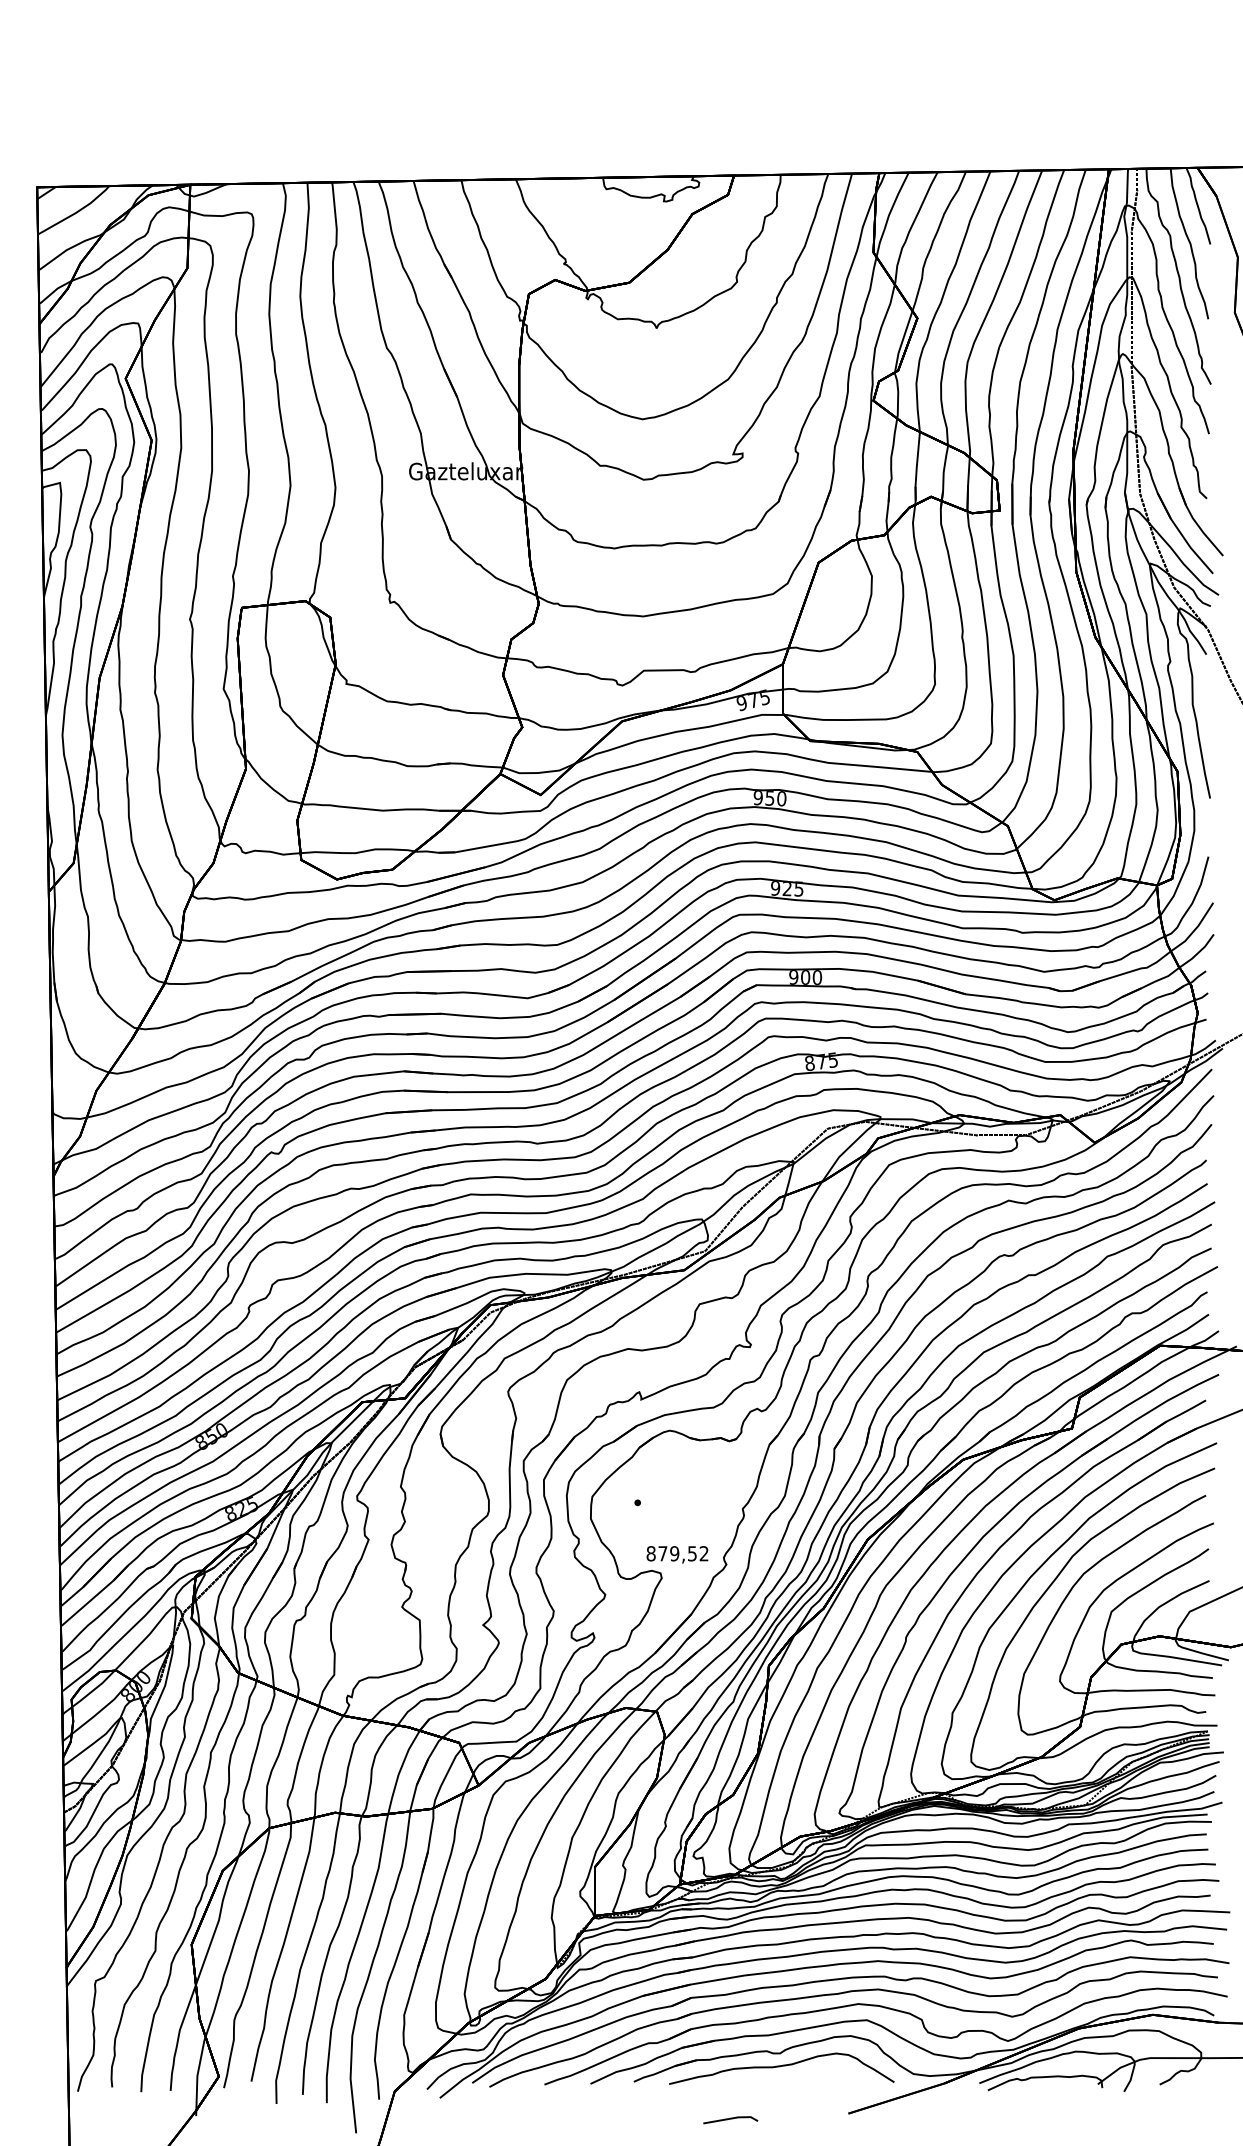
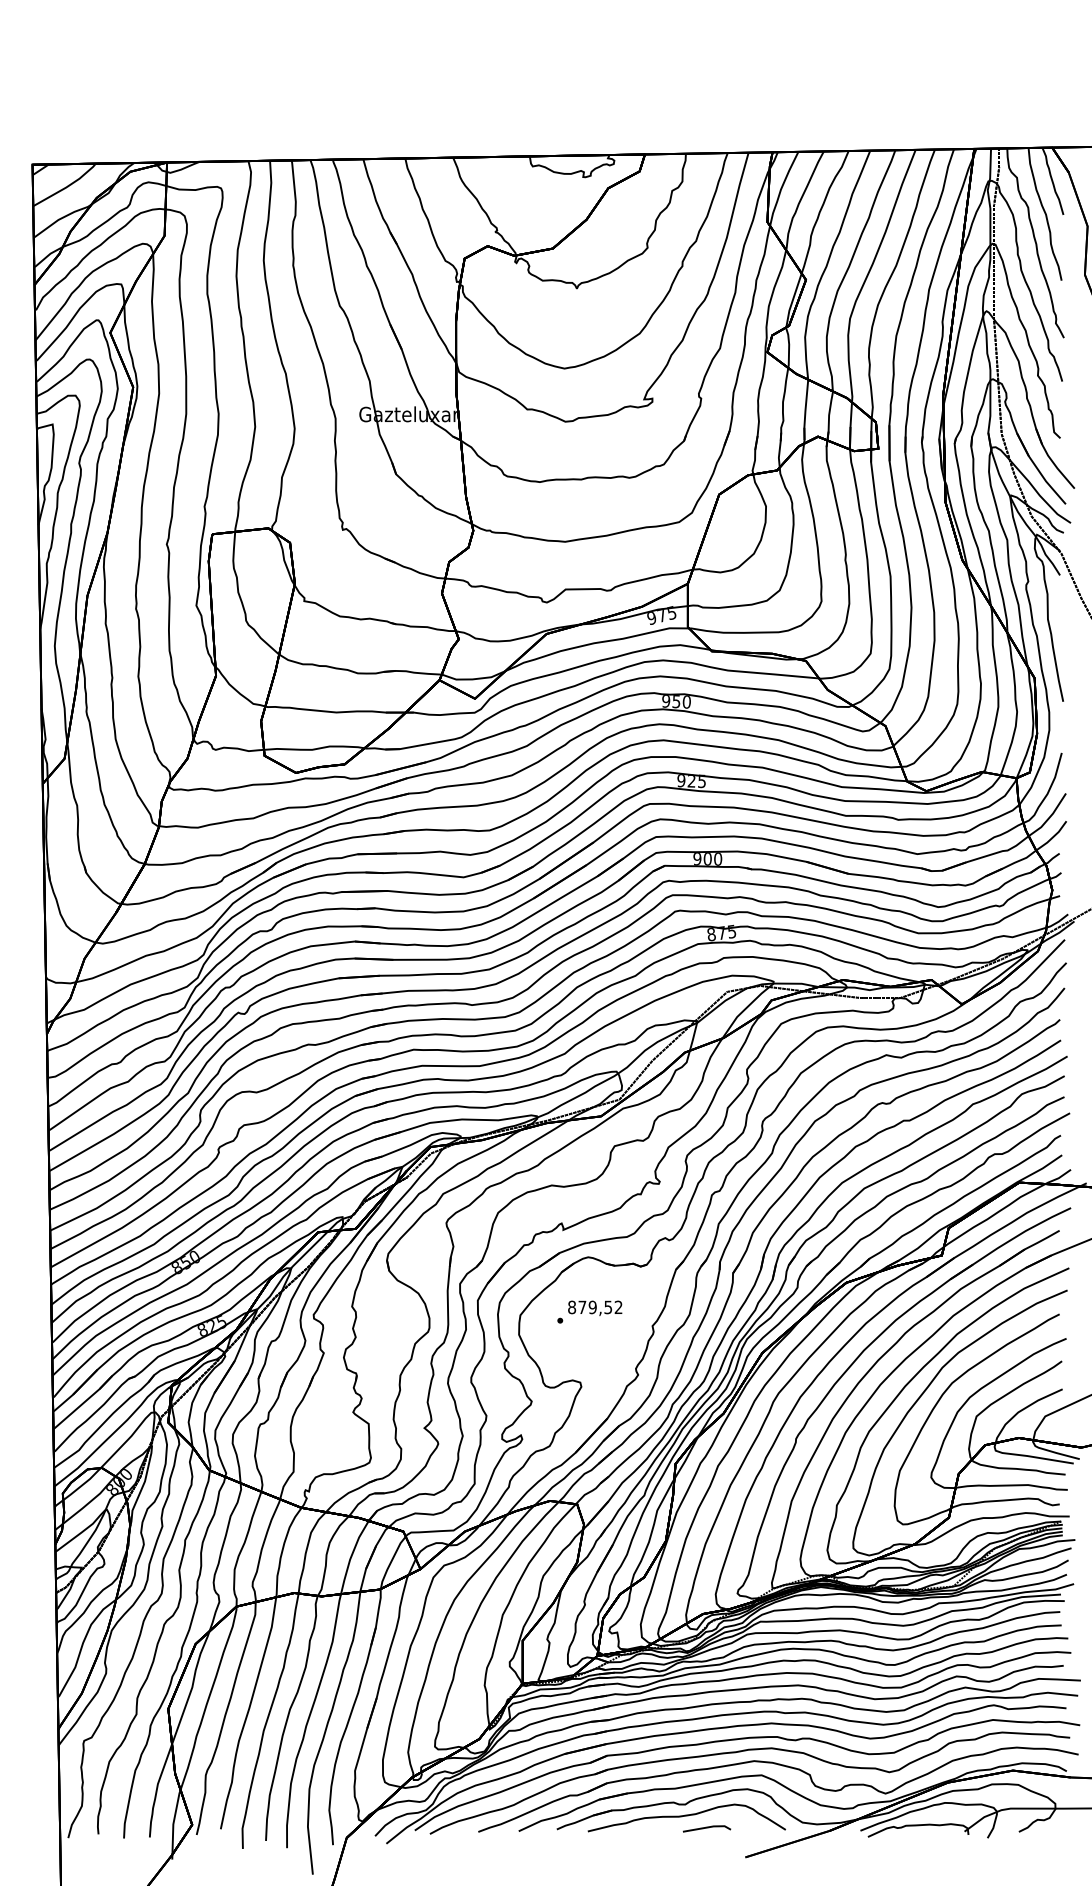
text: (677, 1554) -> (595, 1308), moved
line: (730, 2119) -> (706, 1828), moved

